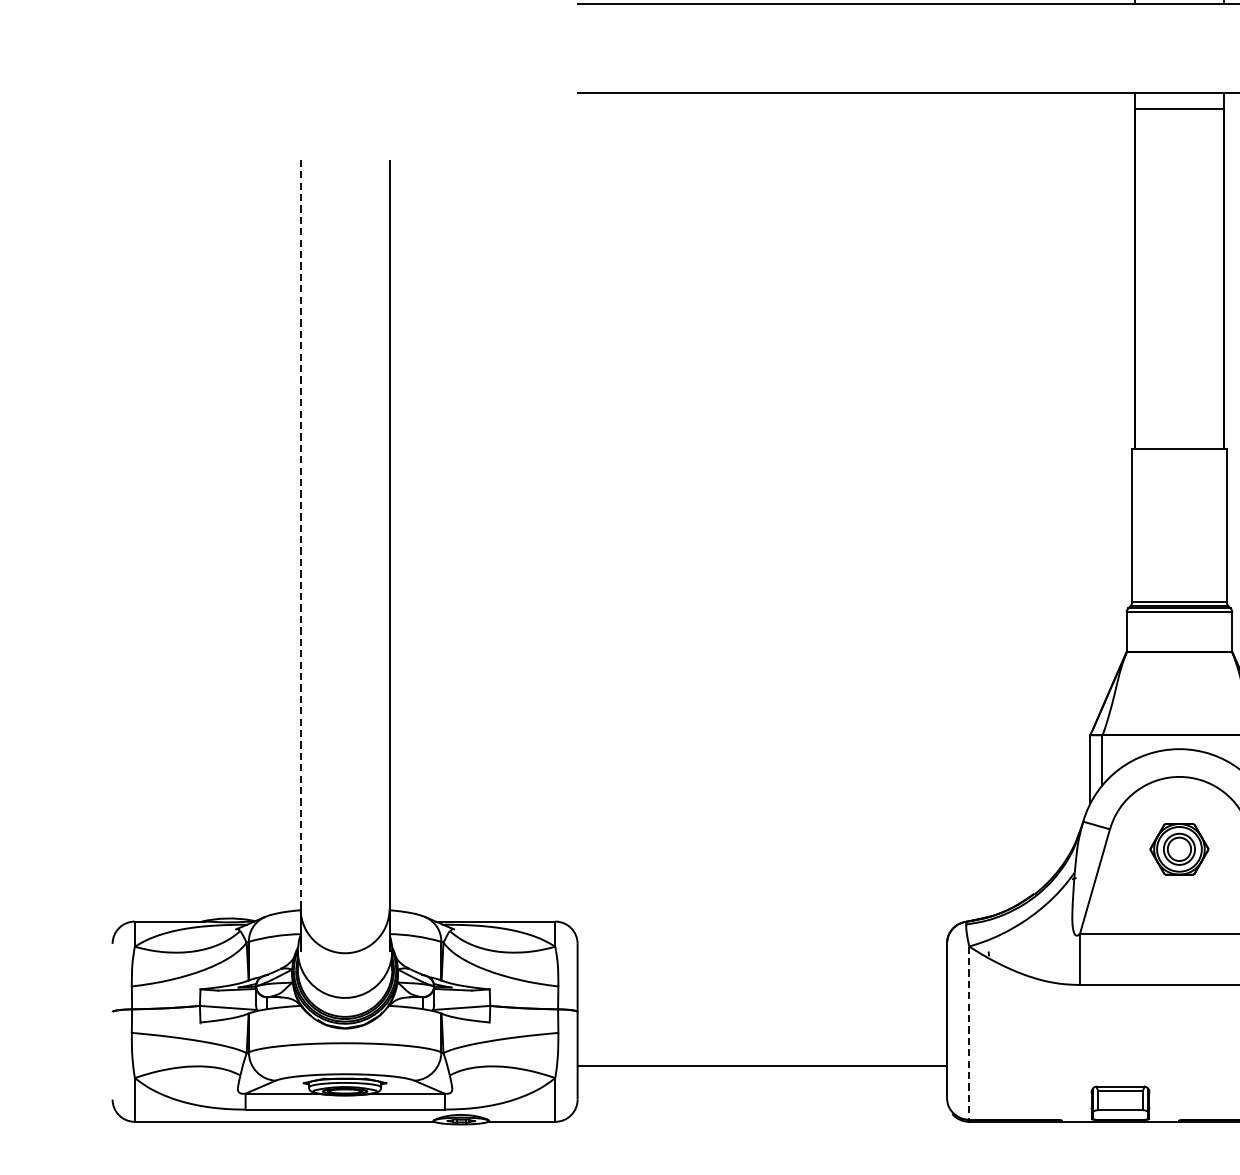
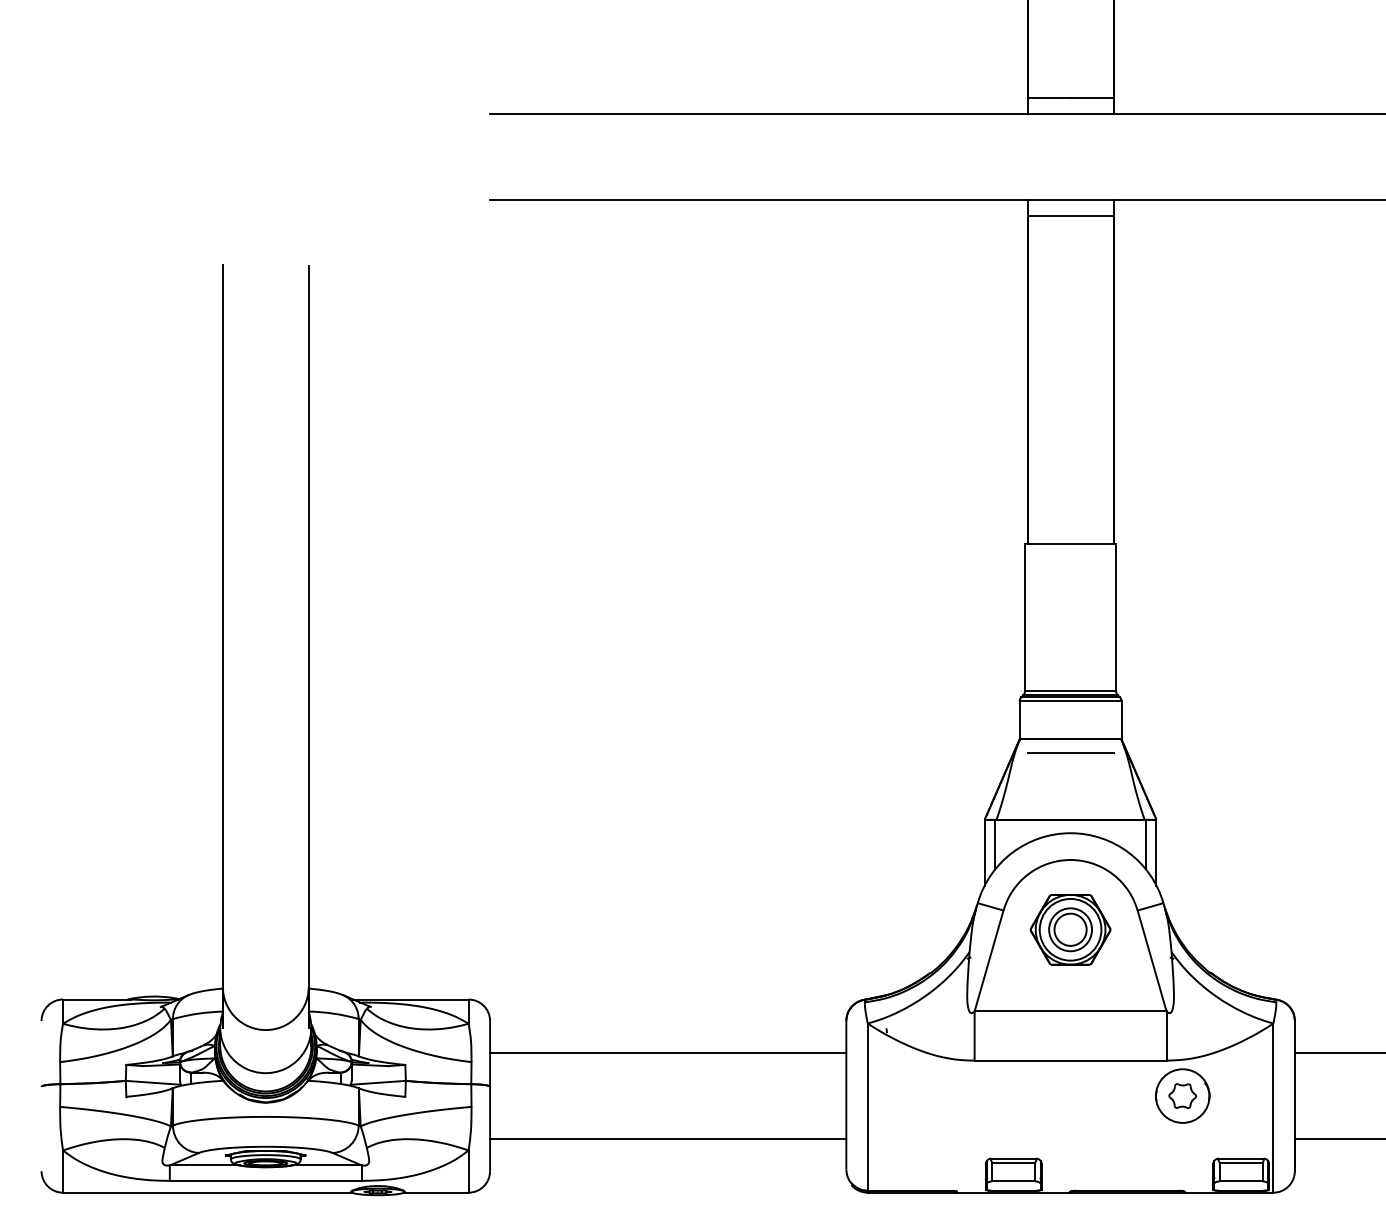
line: (300, 555) -> (222, 646), dashed -> solid
line: (1179, 665) -> (1070, 752), added
part: (1179, 848) -> (1070, 929), size x1.43
line: (762, 977) -> (668, 1053), added
line: (968, 1033) -> (867, 1107), dashed -> solid

